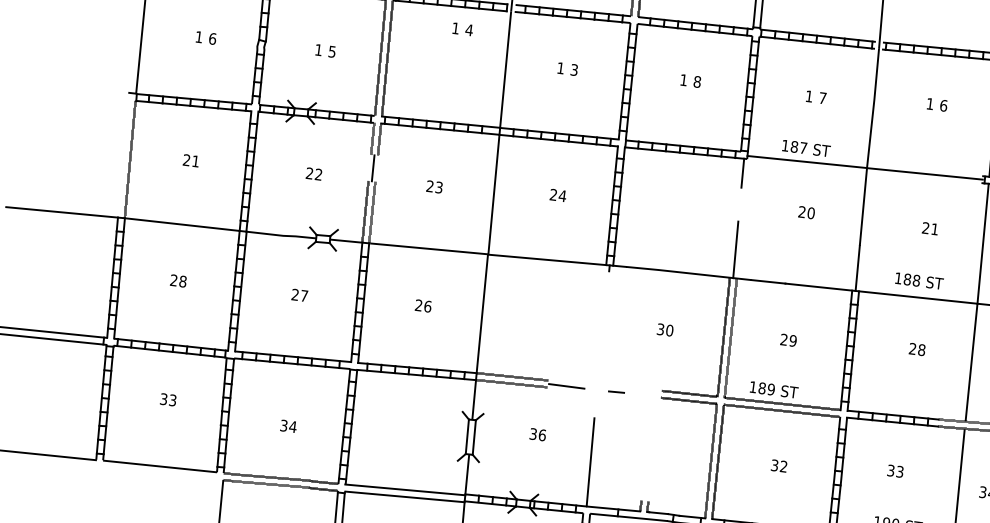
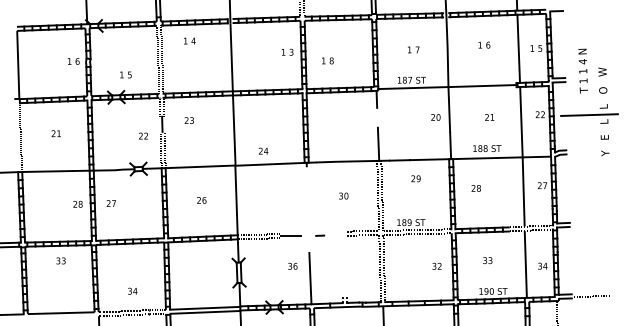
text: (462, 28) -> (189, 40), moved
text: (205, 38) -> (73, 61), moved
text: (325, 50) -> (125, 74), moved
text: (567, 67) -> (287, 51), moved
text: (690, 80) -> (327, 60), moved
text: (314, 172) -> (143, 135), moved
text: (433, 186) -> (188, 120), moved
text: (558, 194) -> (263, 150), moved
text: (806, 212) -> (435, 117), moved
text: (177, 279) -> (77, 203), moved
text: (298, 295) -> (110, 203), moved
text: (787, 339) -> (415, 178), moved
text: (915, 349) -> (475, 188), moved
text: (167, 398) -> (60, 260), moved
text: (288, 425) -> (132, 290), moved
text: (537, 434) -> (292, 266), moved
text: (778, 464) -> (436, 265), moved

